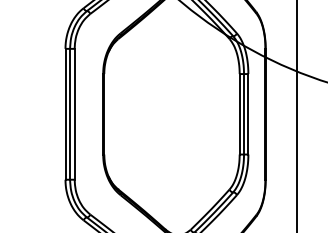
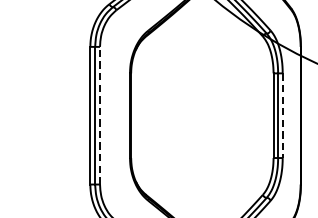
line: (74, 113) -> (99, 114), solid -> dashed
line: (248, 114) -> (282, 115), solid -> dashed

